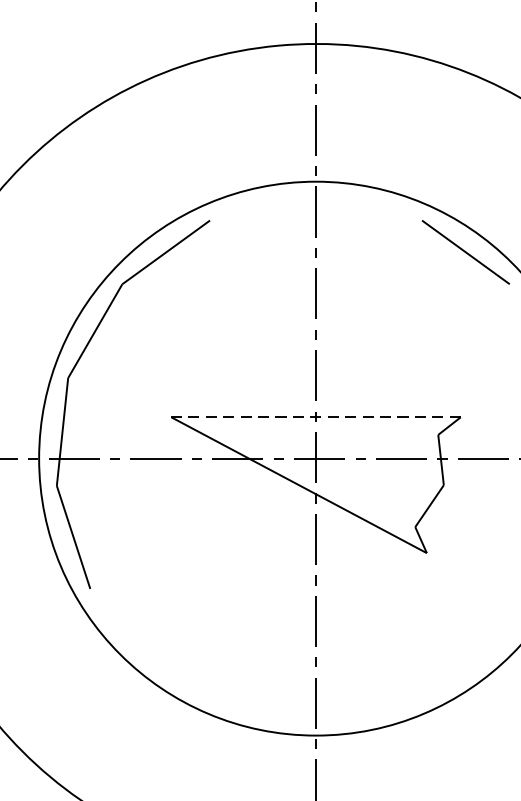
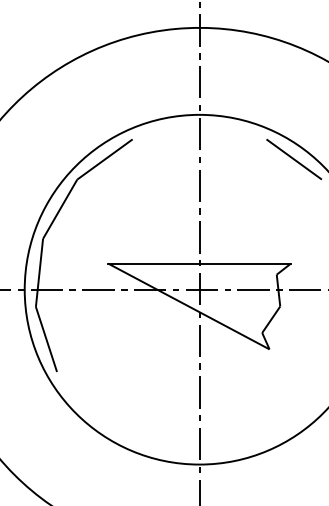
line: (315, 417) -> (199, 263), dashed -> solid

